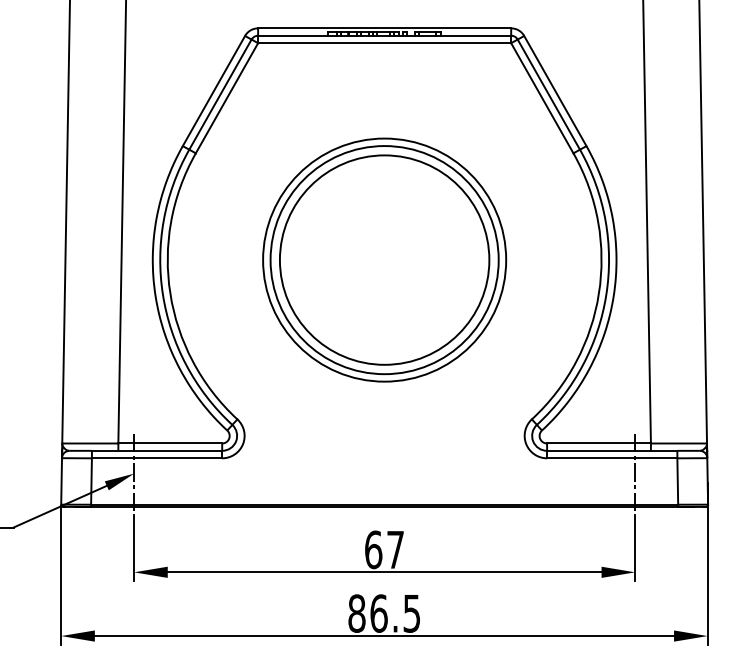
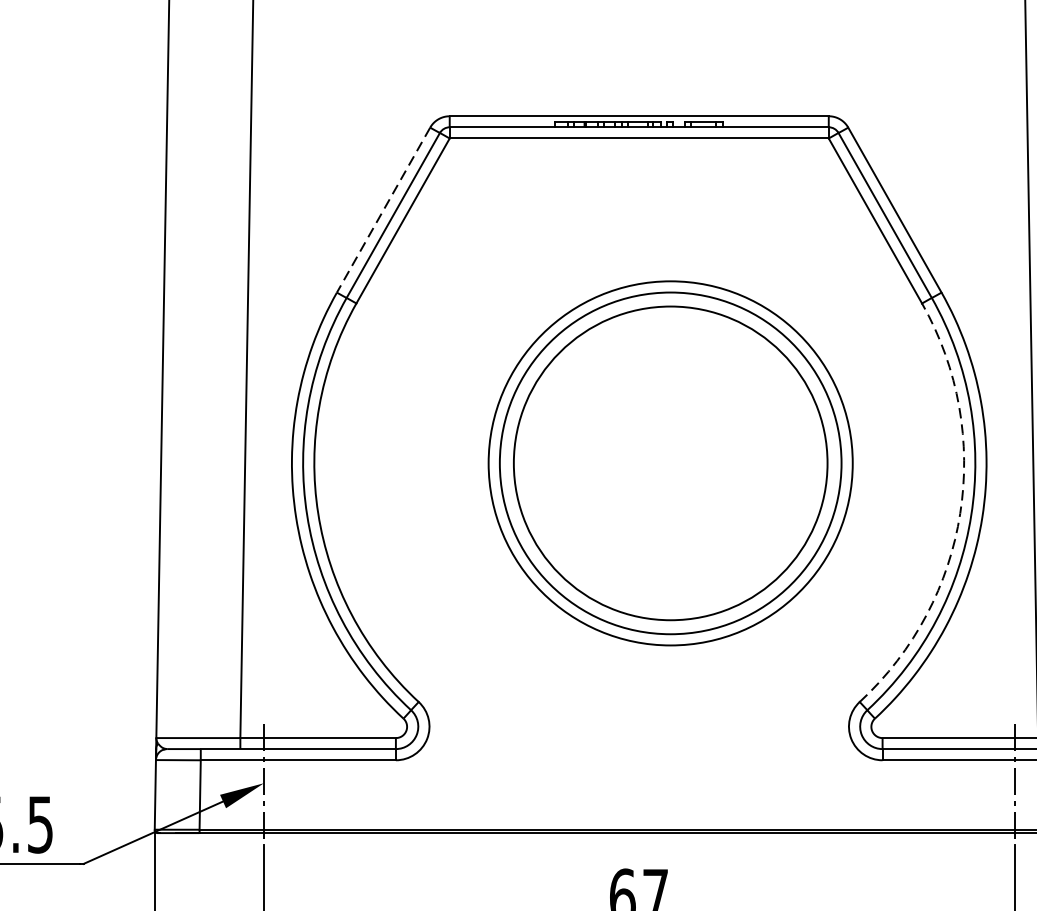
line: (213, 91) -> (382, 210), solid -> dashed
part: (384, 259) -> (670, 462), moved
arc: (598, 293) -> (959, 513), solid -> dashed

